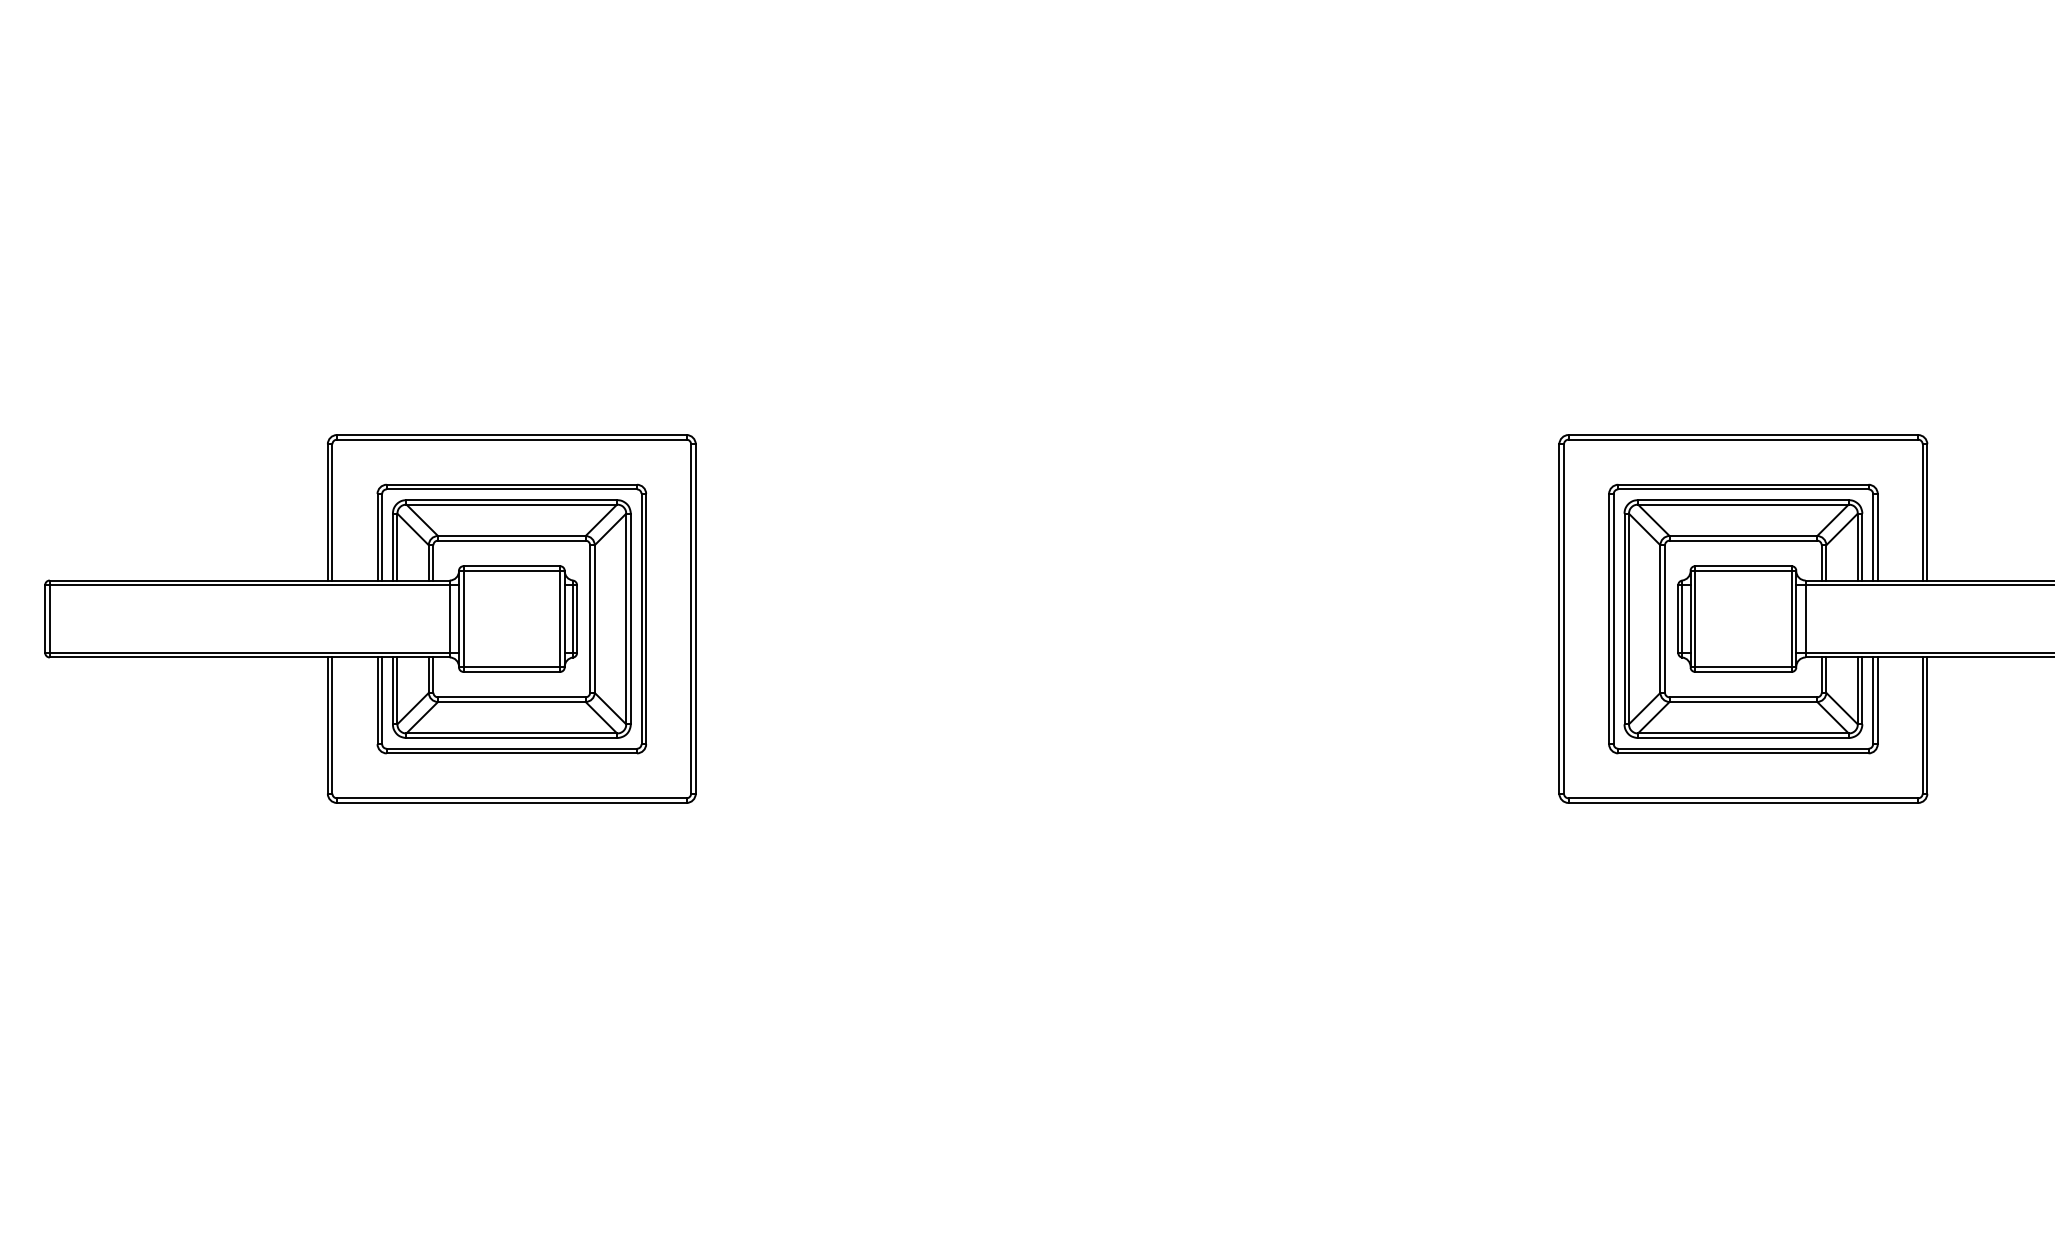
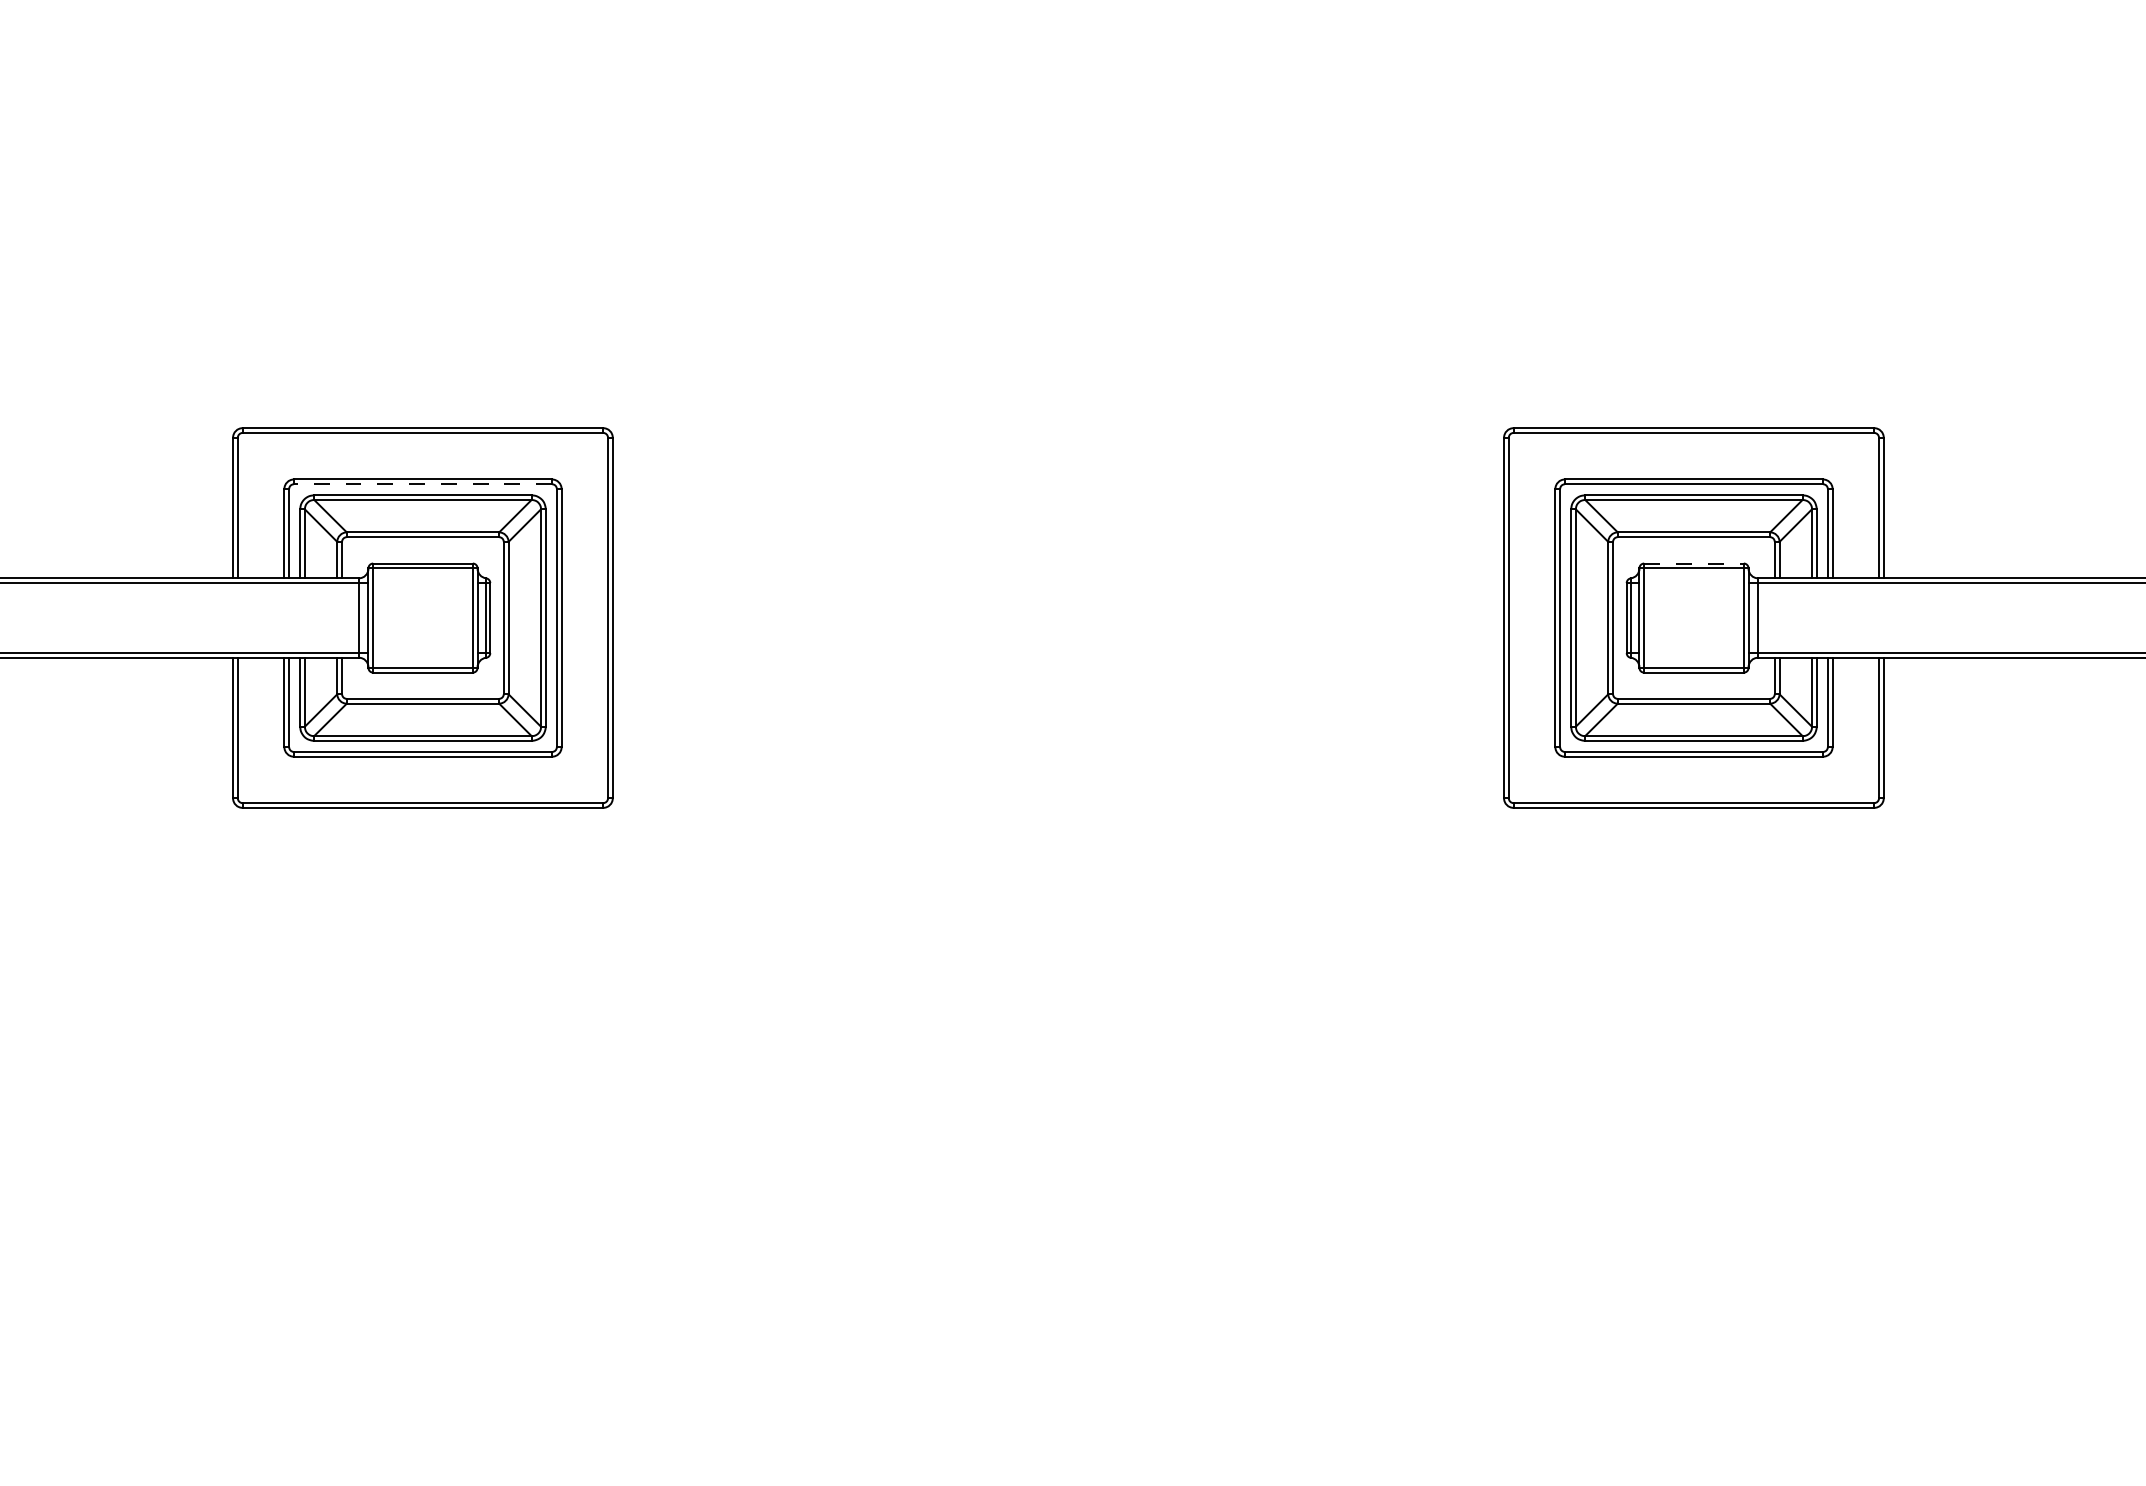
line: (511, 489) -> (422, 484), solid -> dashed
line: (1743, 566) -> (1694, 563), solid -> dashed

